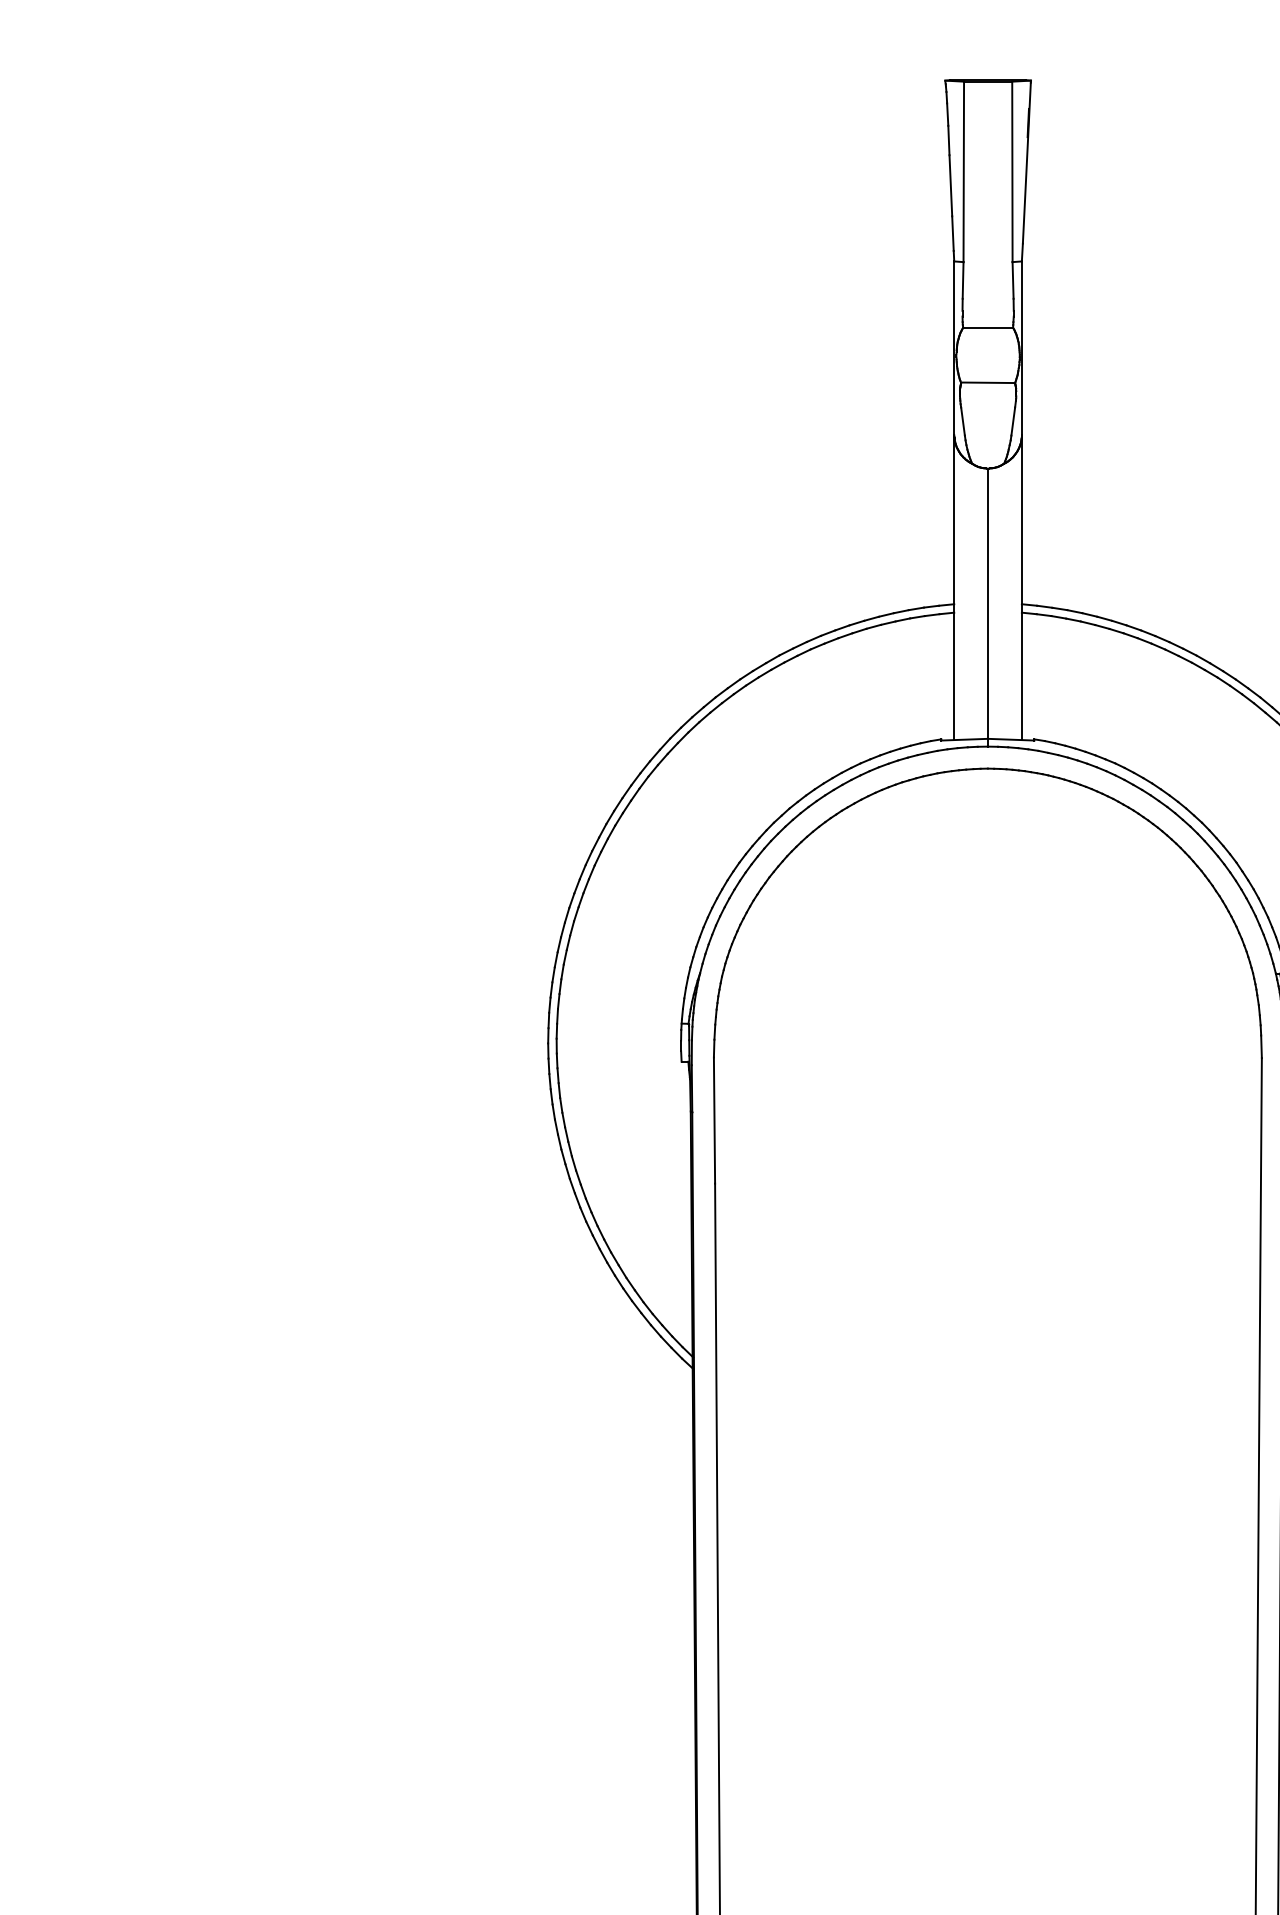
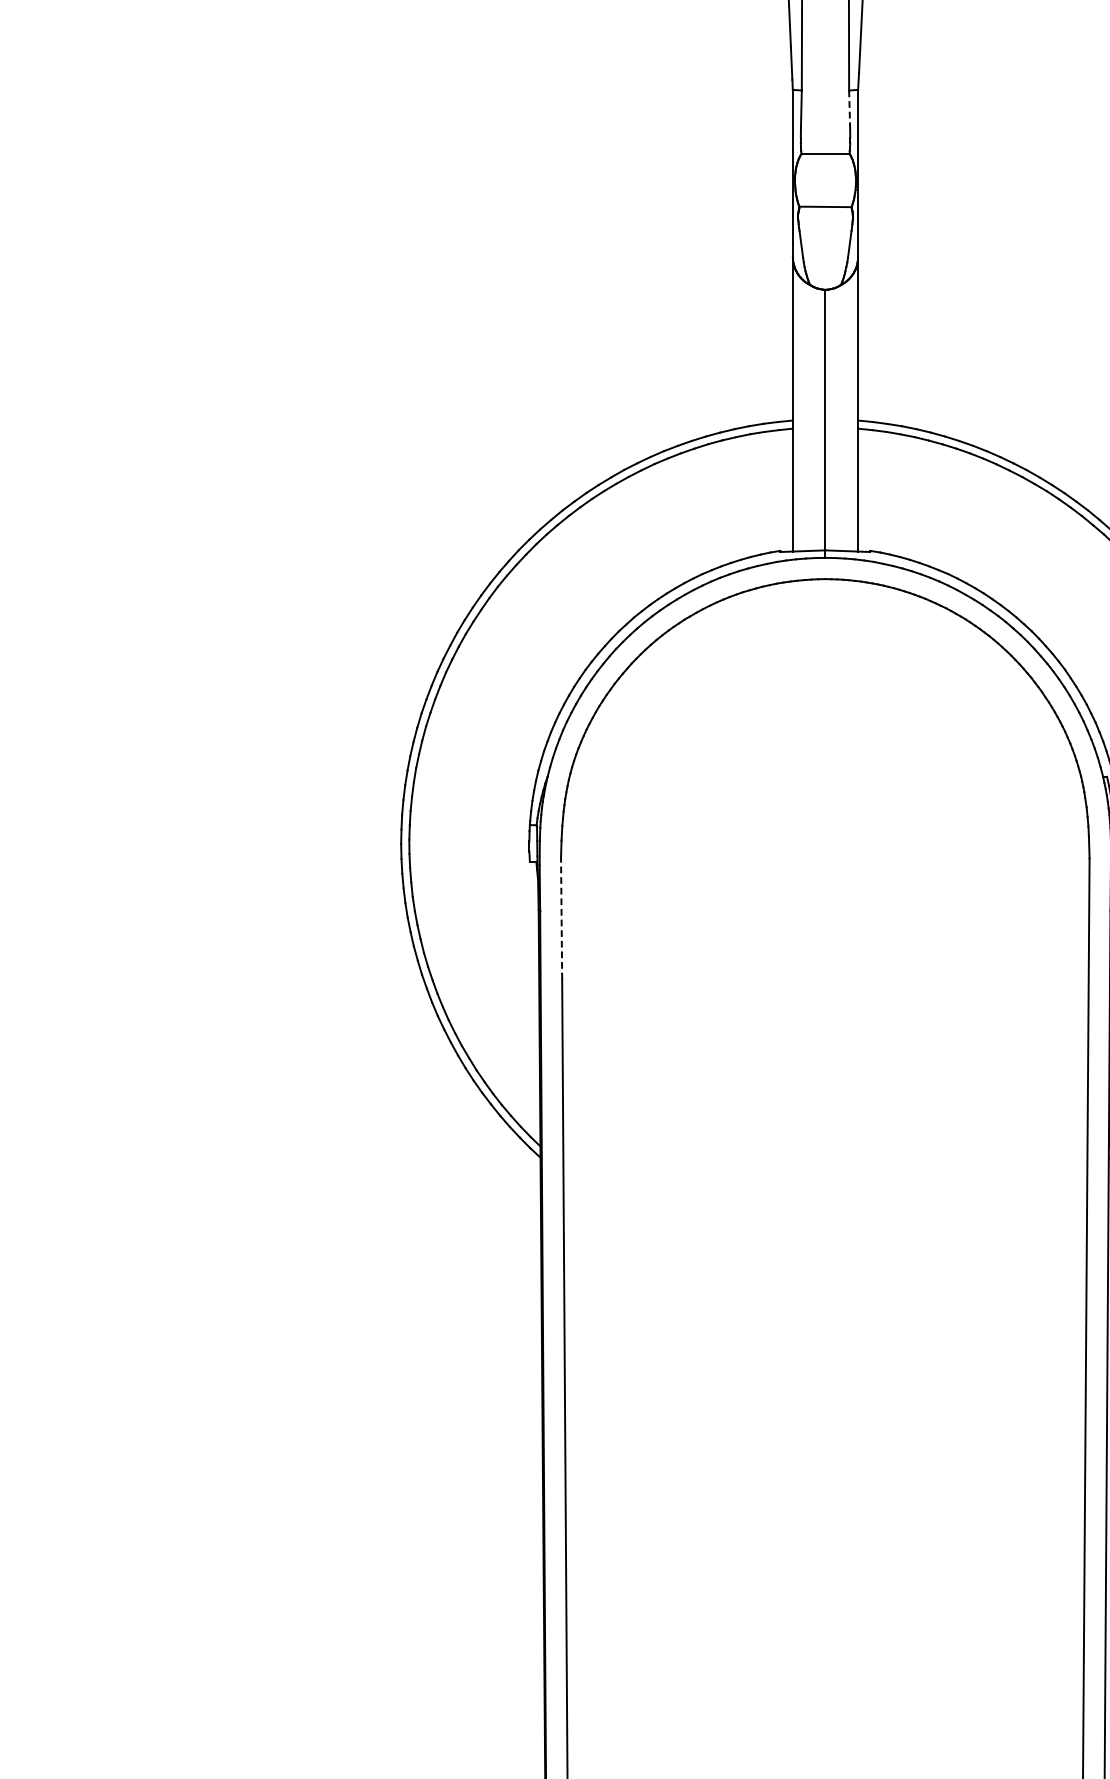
line: (1013, 280) -> (850, 108), solid -> dashed
line: (714, 1120) -> (561, 918), solid -> dashed

